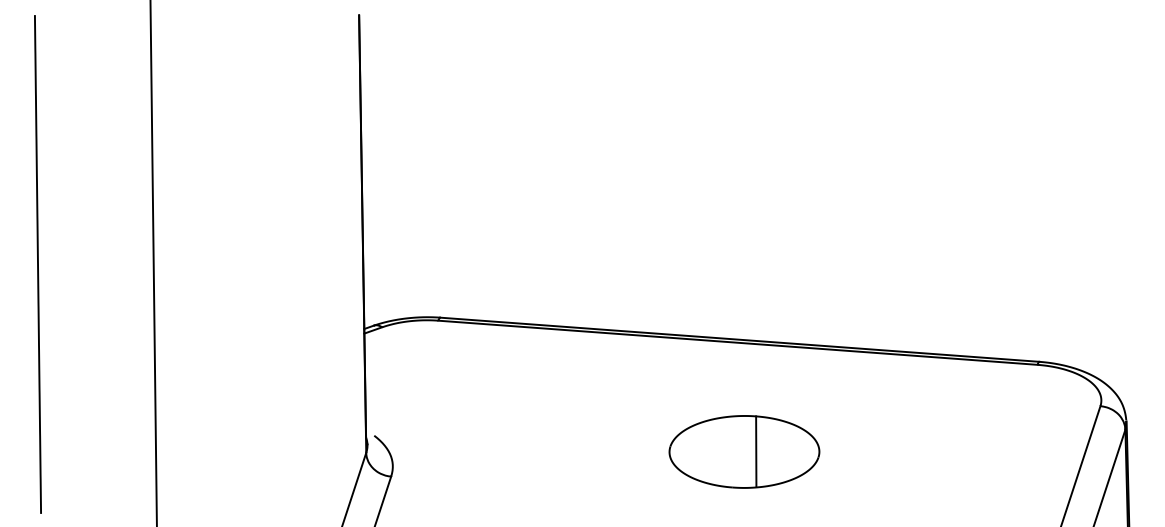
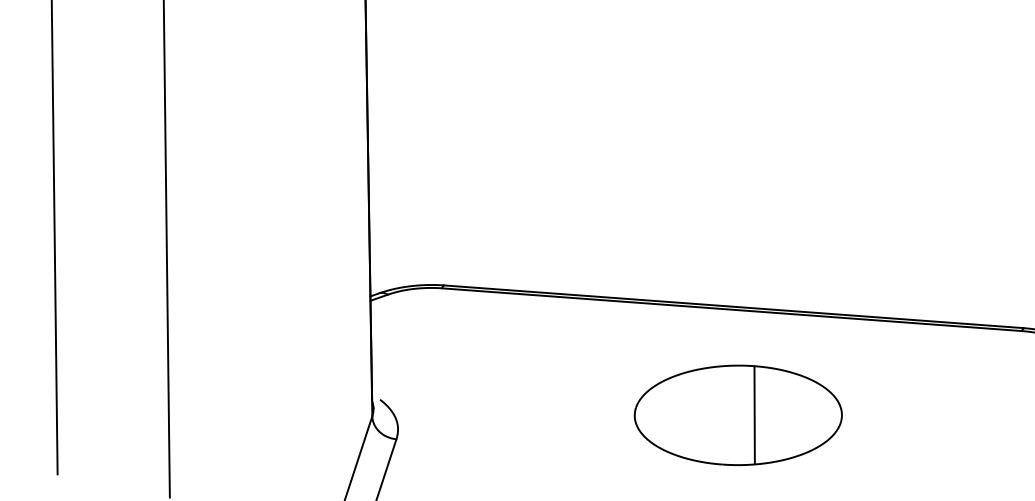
part: (744, 451) -> (738, 414), size x1.43

